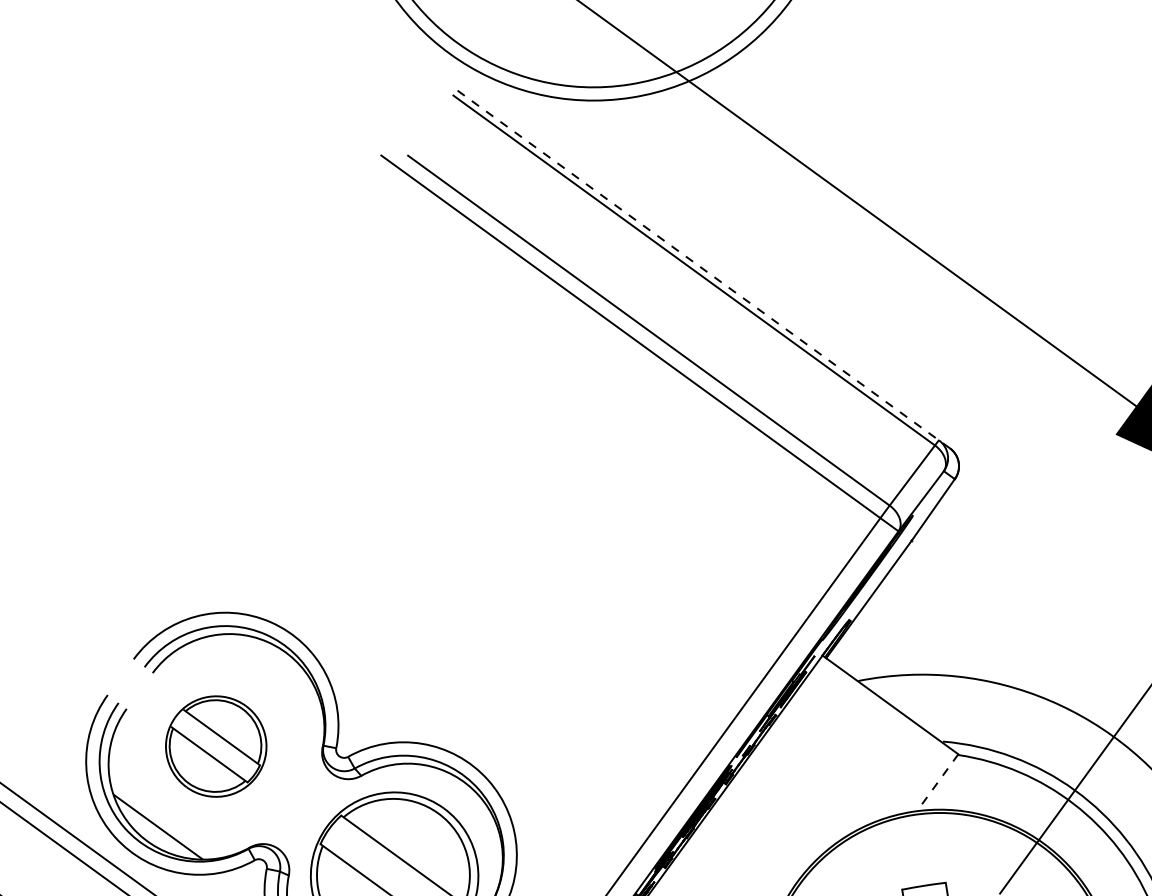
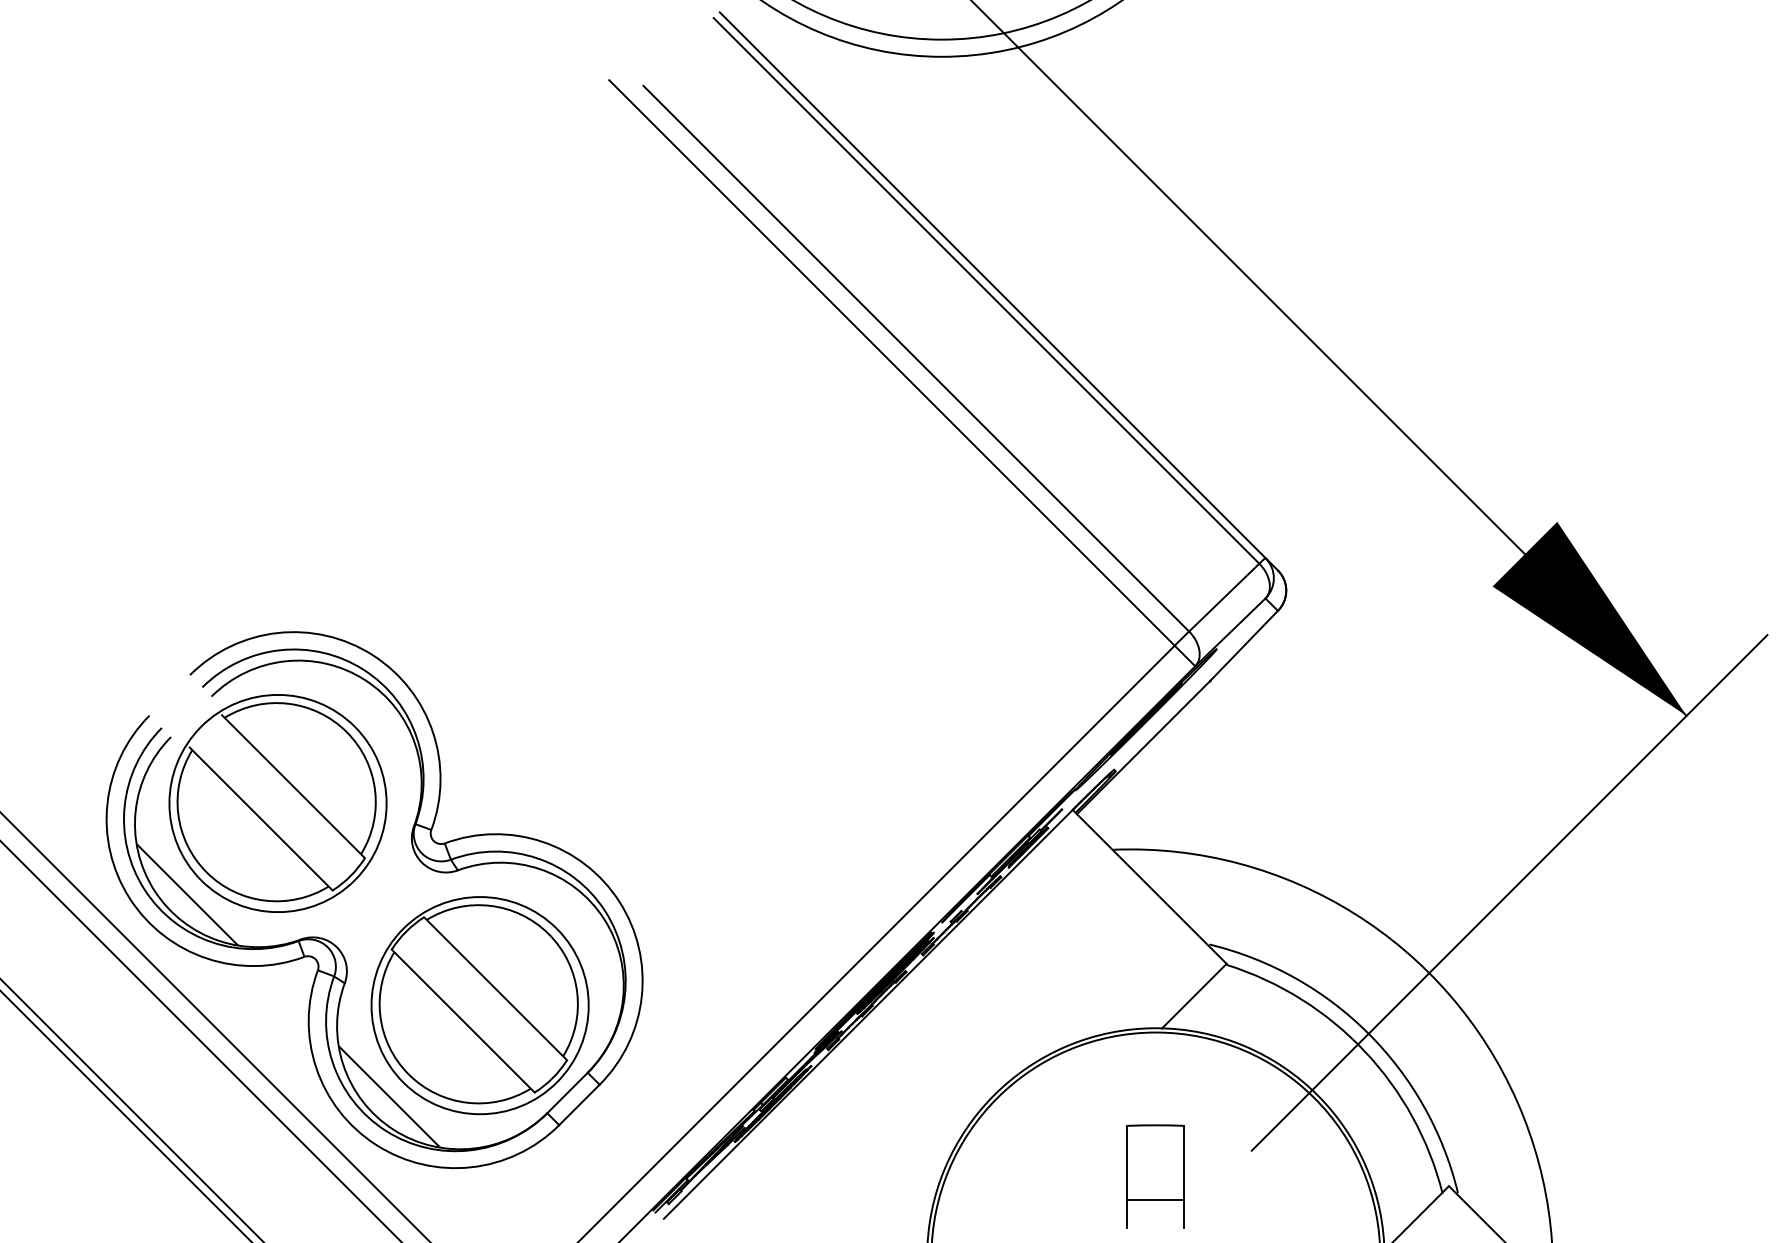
line: (703, 269) -> (998, 291), dashed -> solid
part: (215, 746) -> (277, 803), size x1.67
line: (937, 783) -> (1194, 996), dashed -> solid

